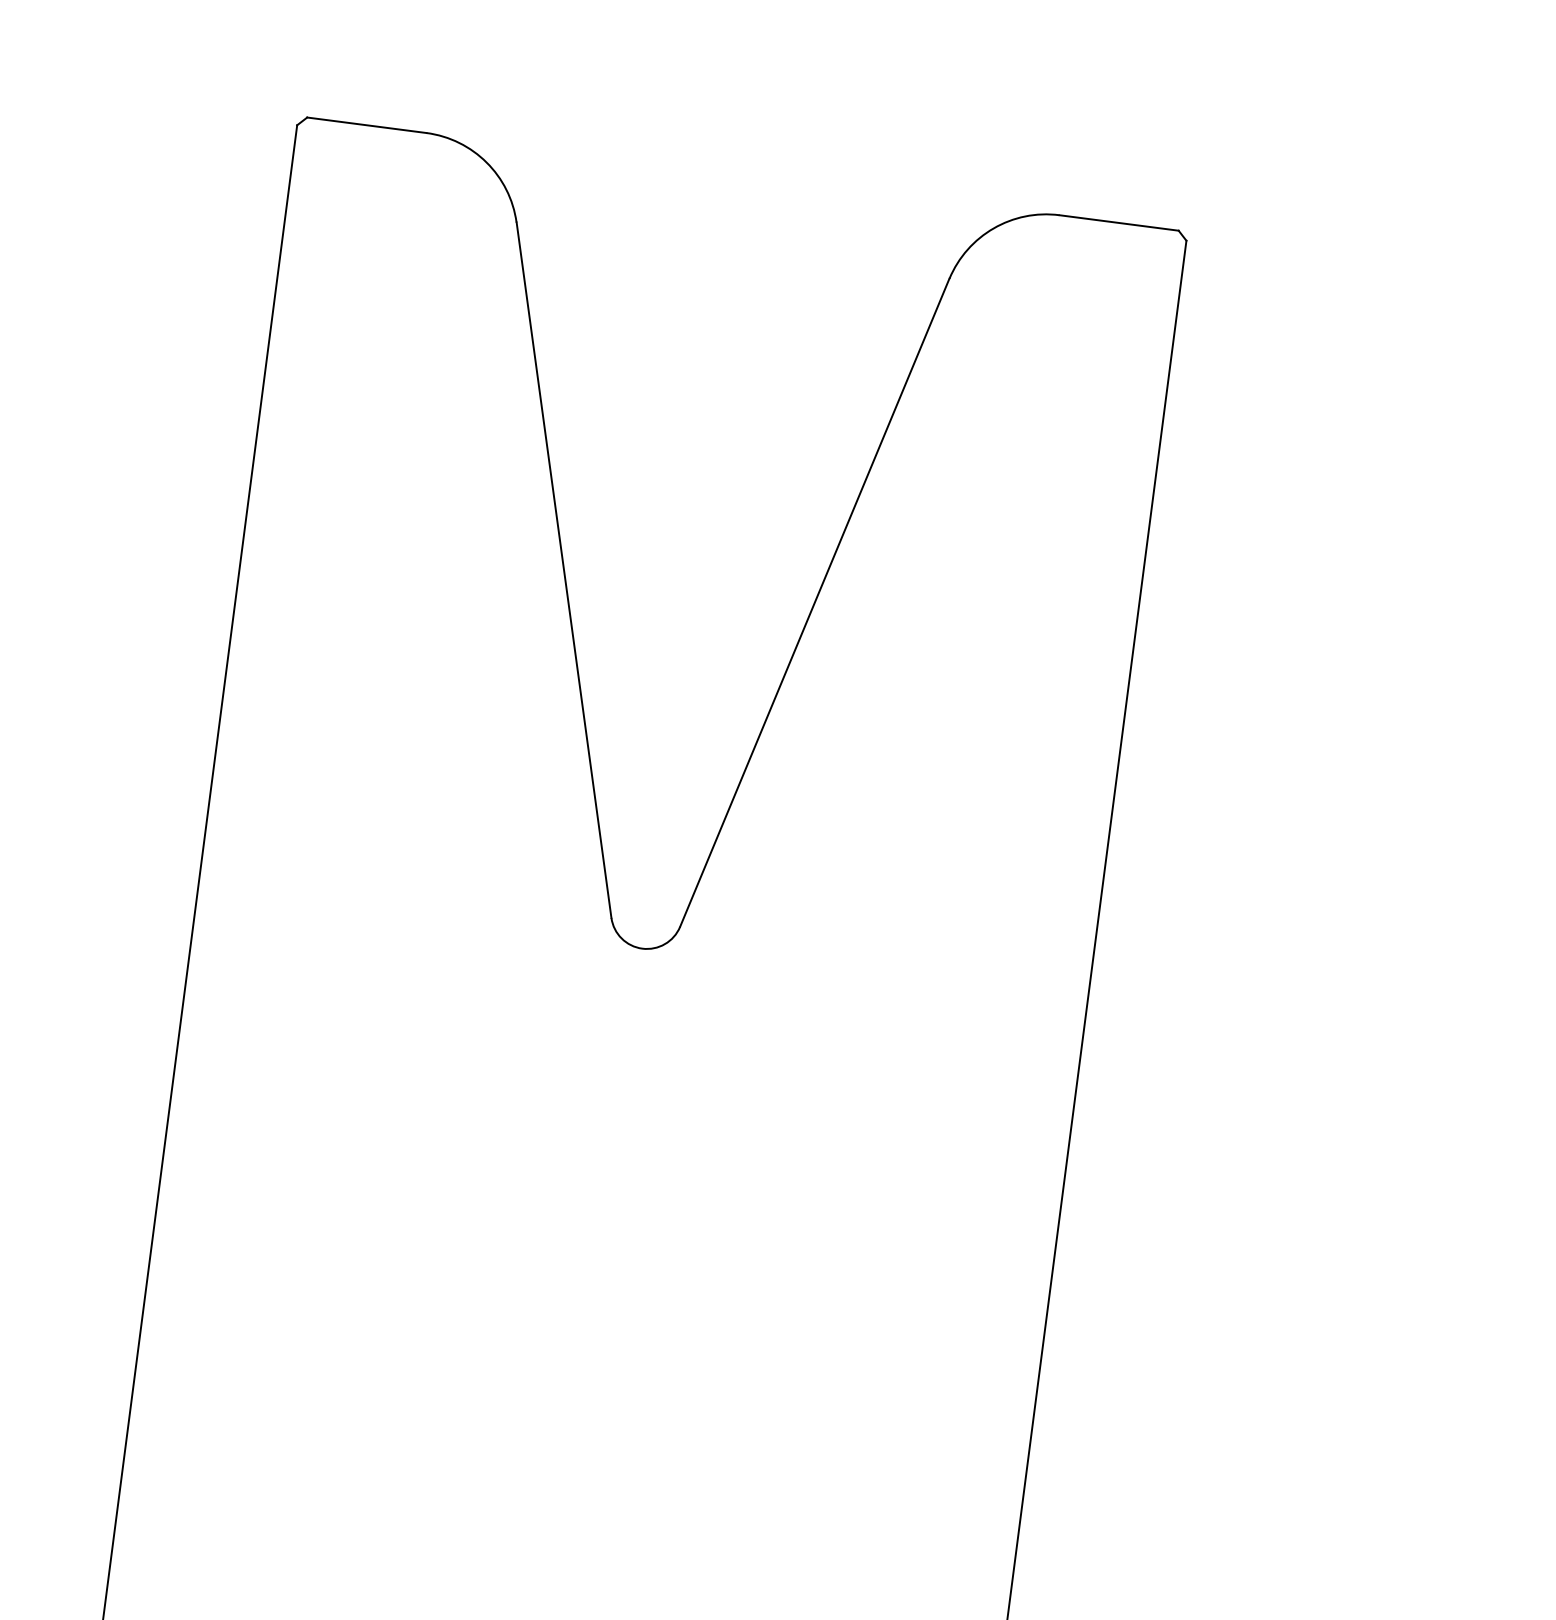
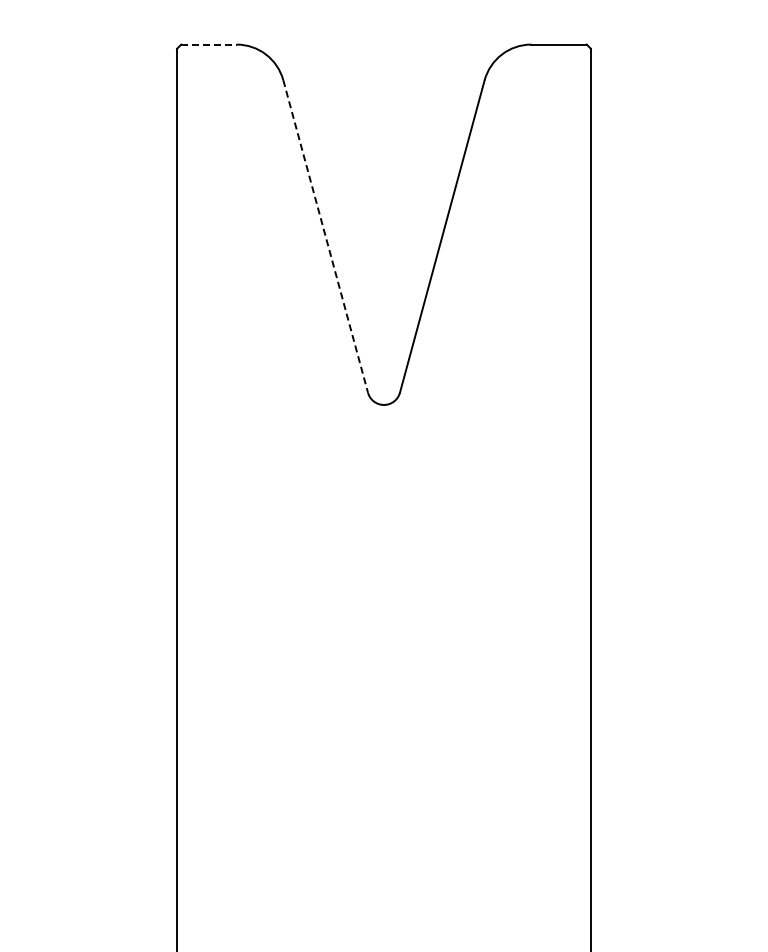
line: (365, 124) -> (208, 44), solid -> dashed
line: (563, 570) -> (325, 236), solid -> dashed

